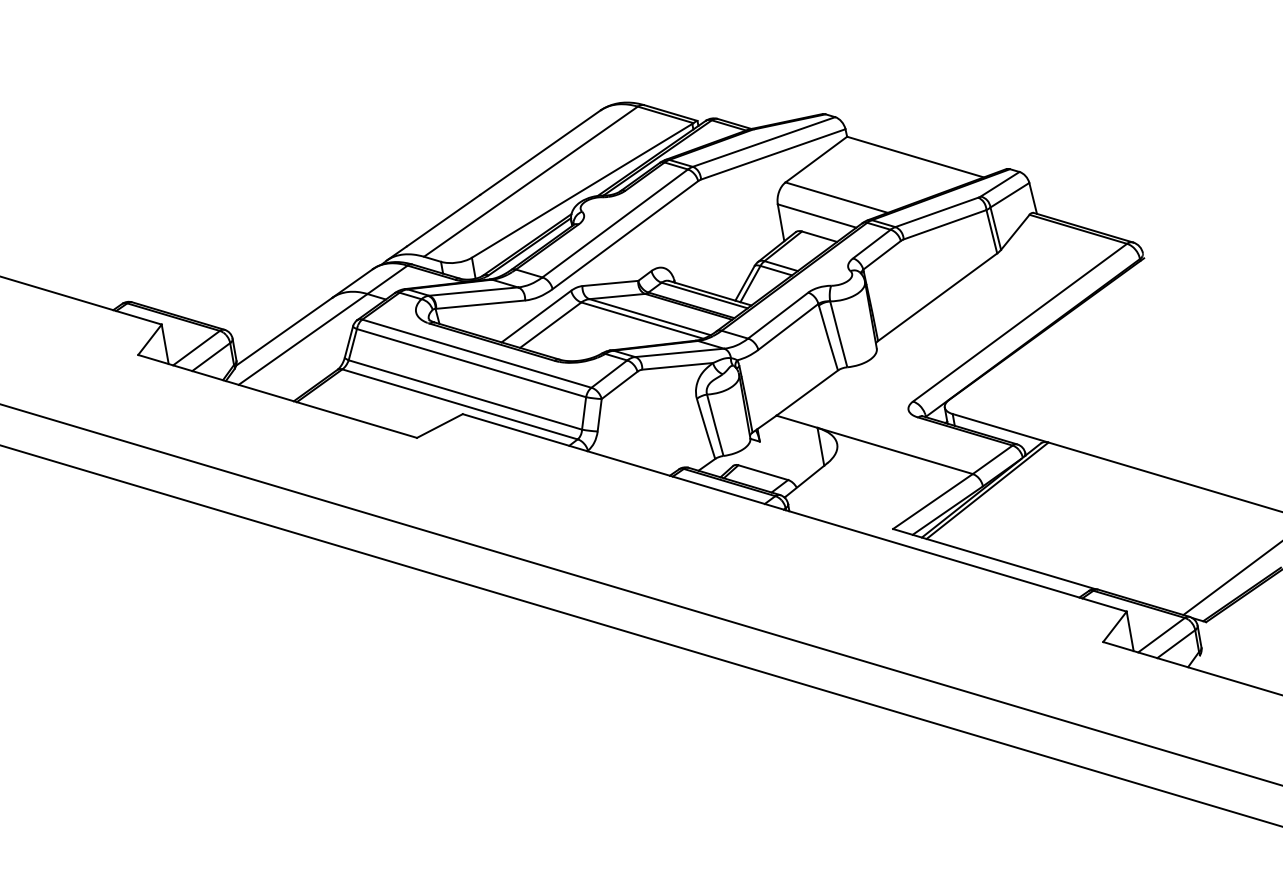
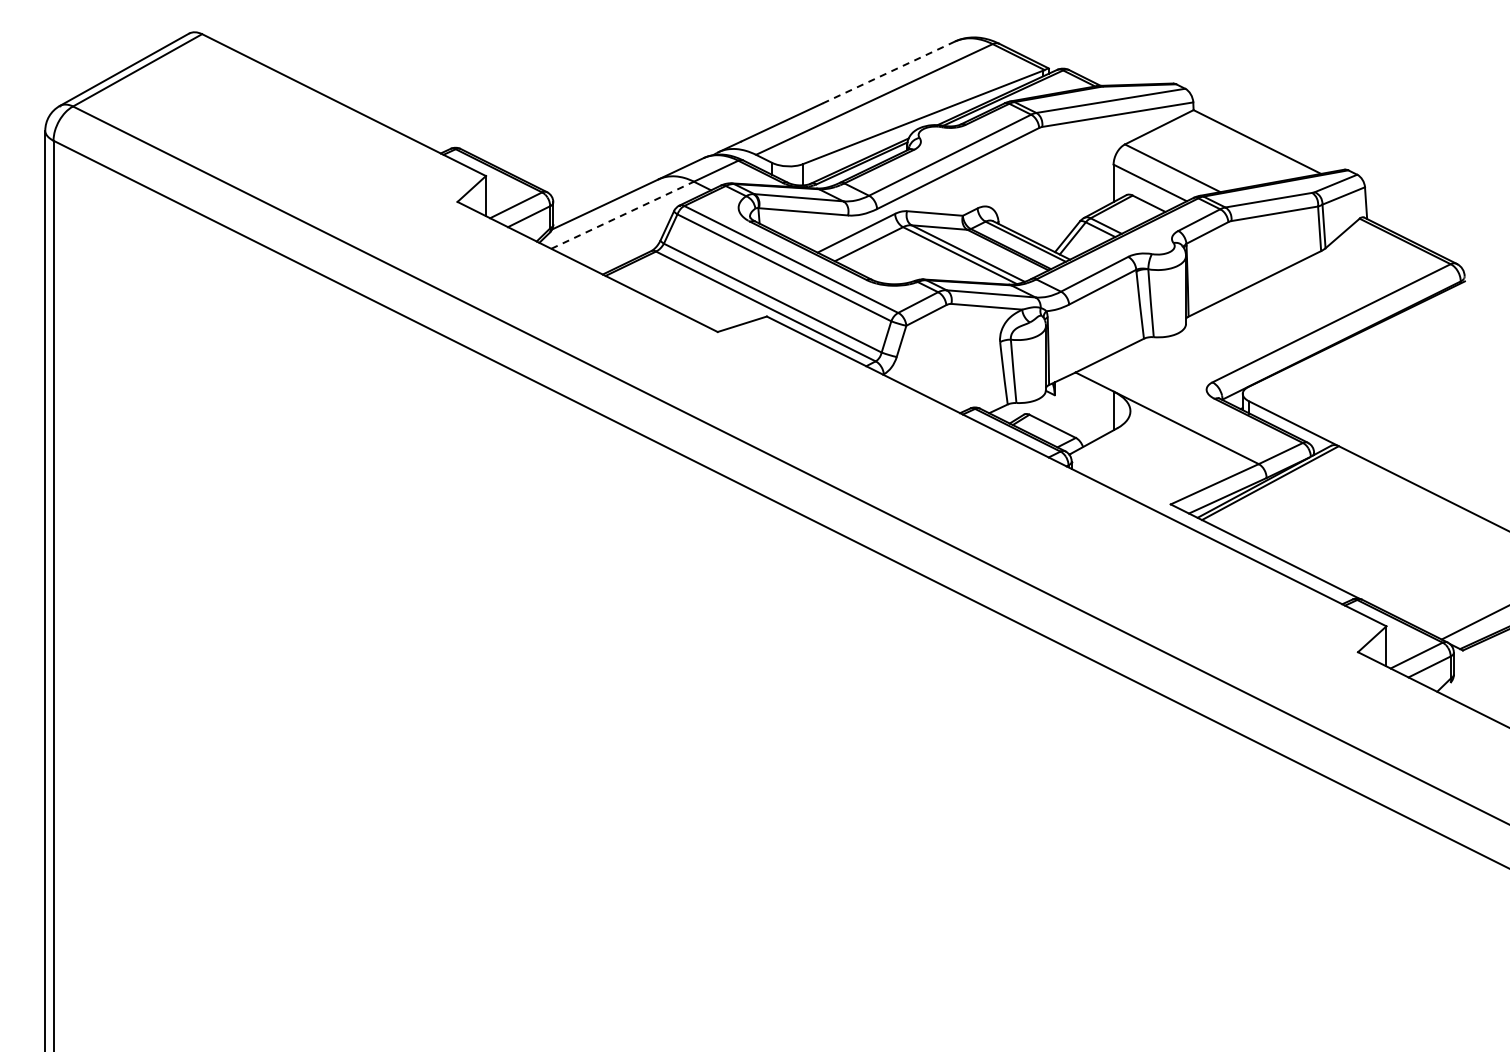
line: (540, 152) -> (888, 72), solid -> dashed
line: (303, 339) -> (622, 215), solid -> dashed

